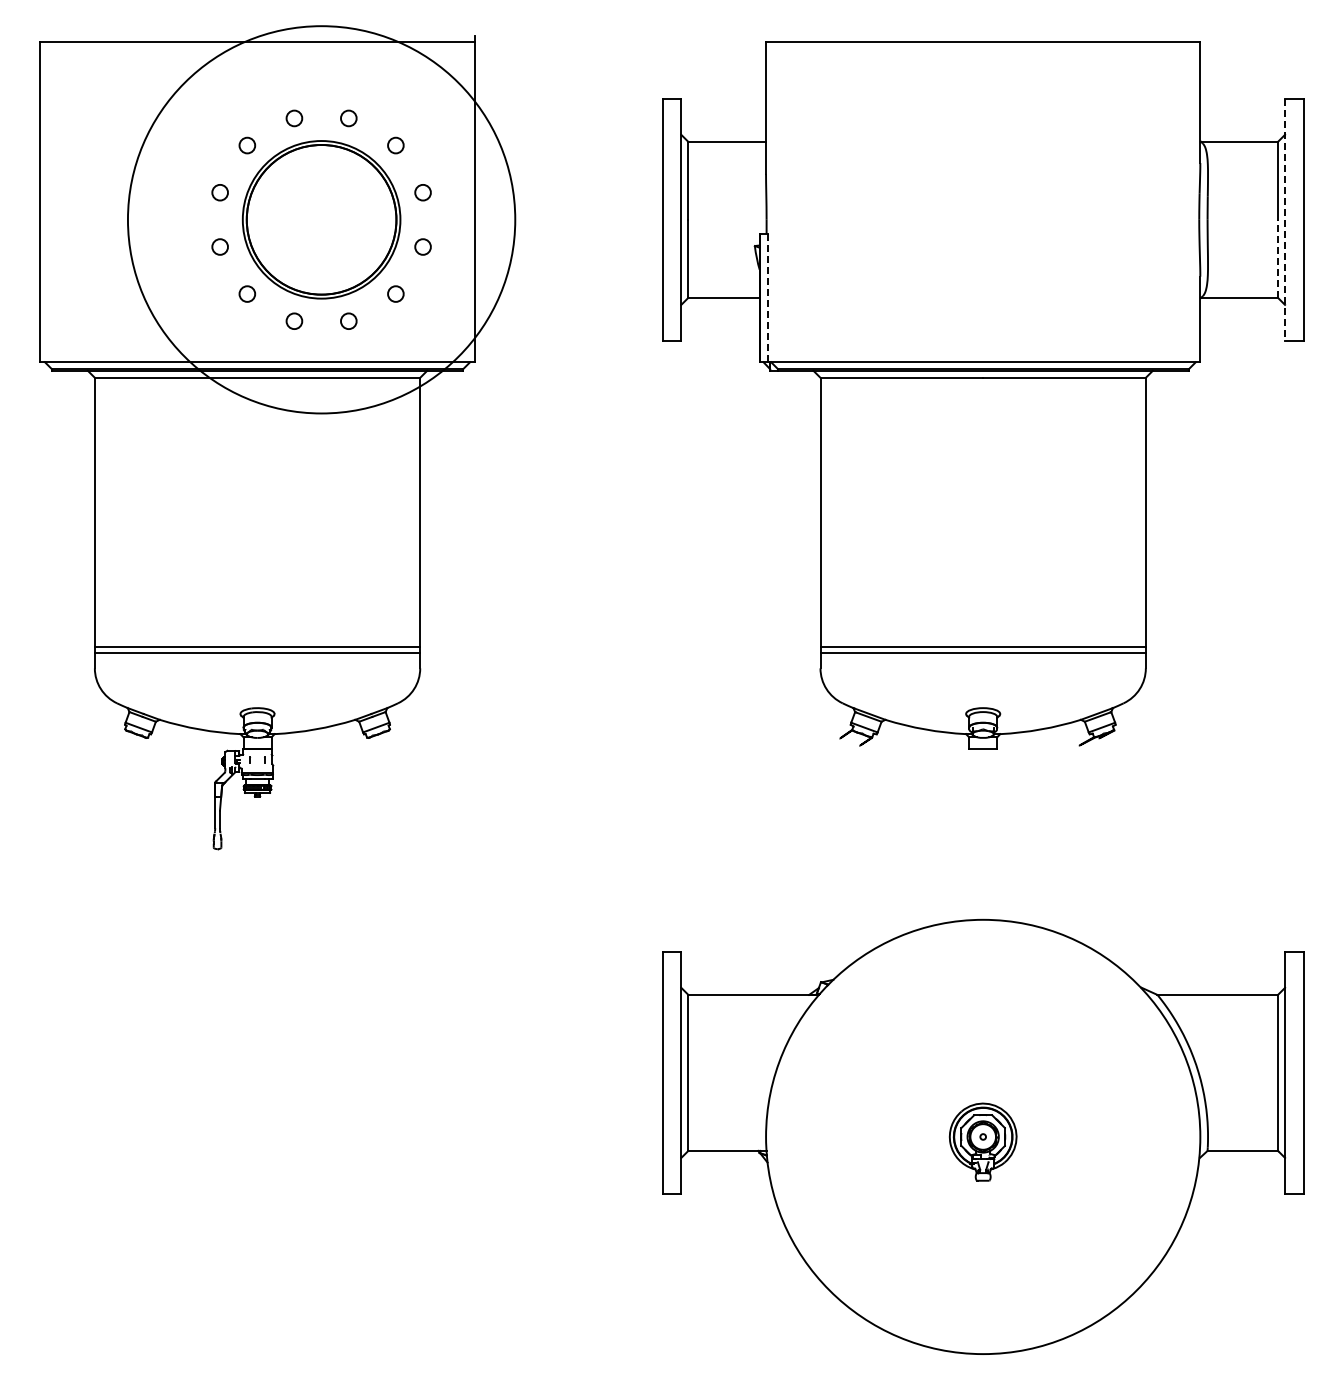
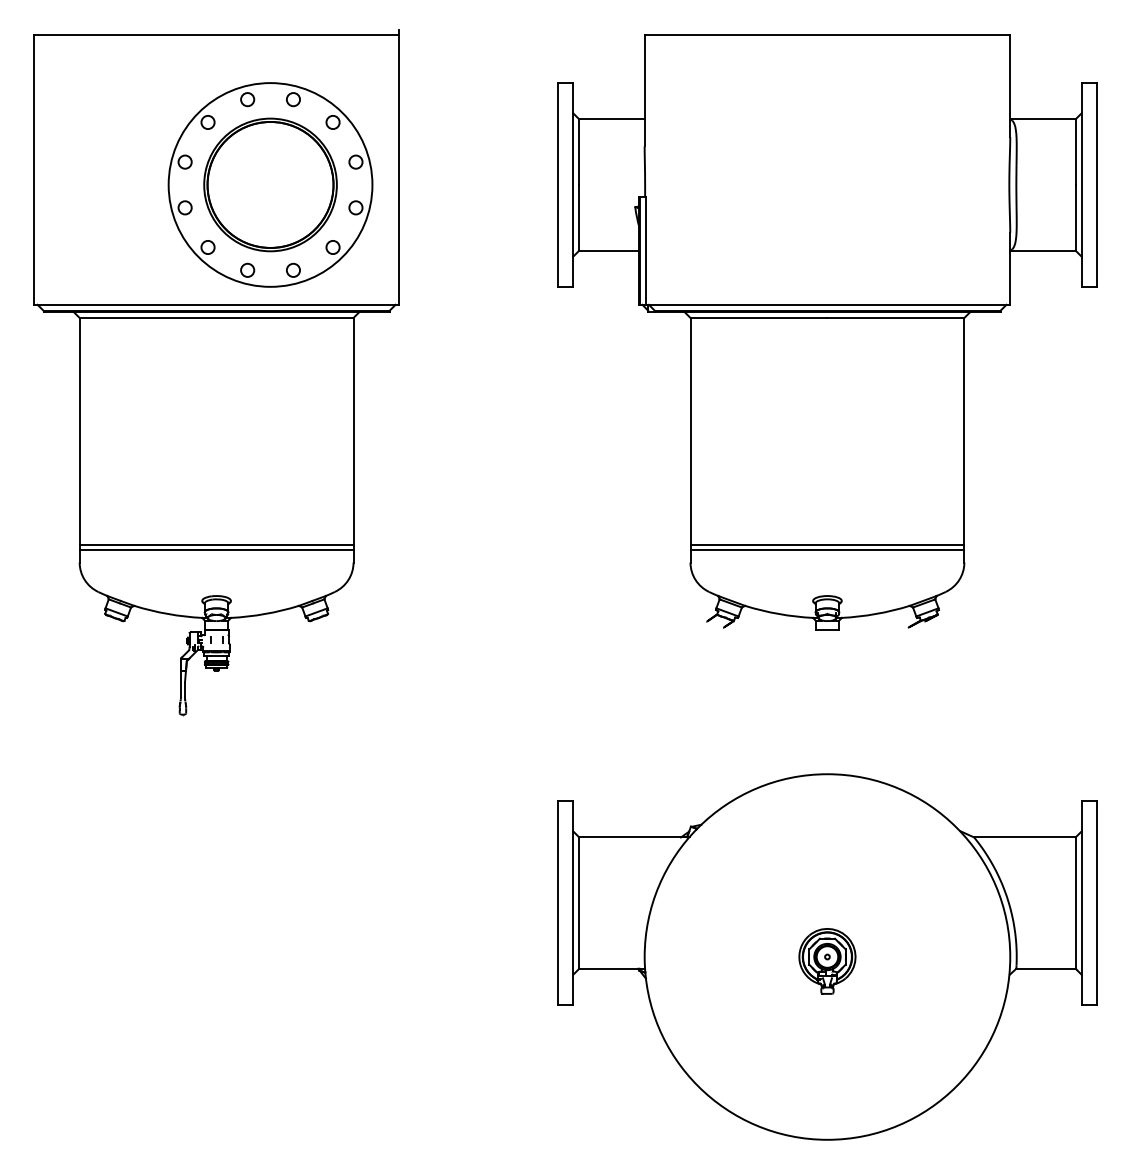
circle: (321, 219) -> (270, 184), size x0.62
line: (1285, 220) -> (1081, 185), dashed -> solid
line: (1277, 258) -> (1075, 217), dashed -> solid
line: (767, 298) -> (645, 251), dashed -> solid

